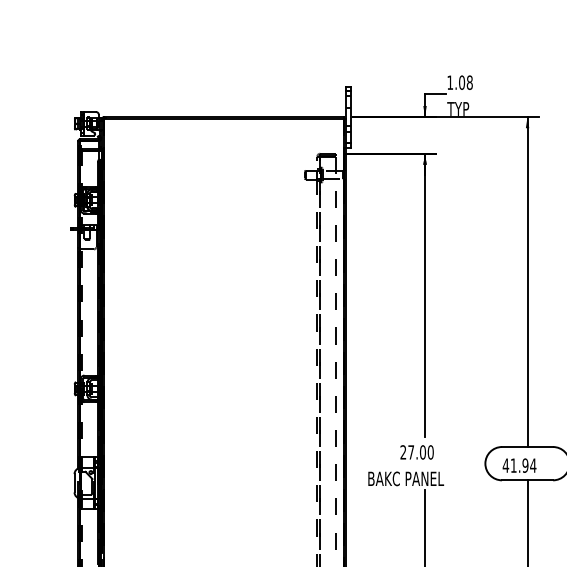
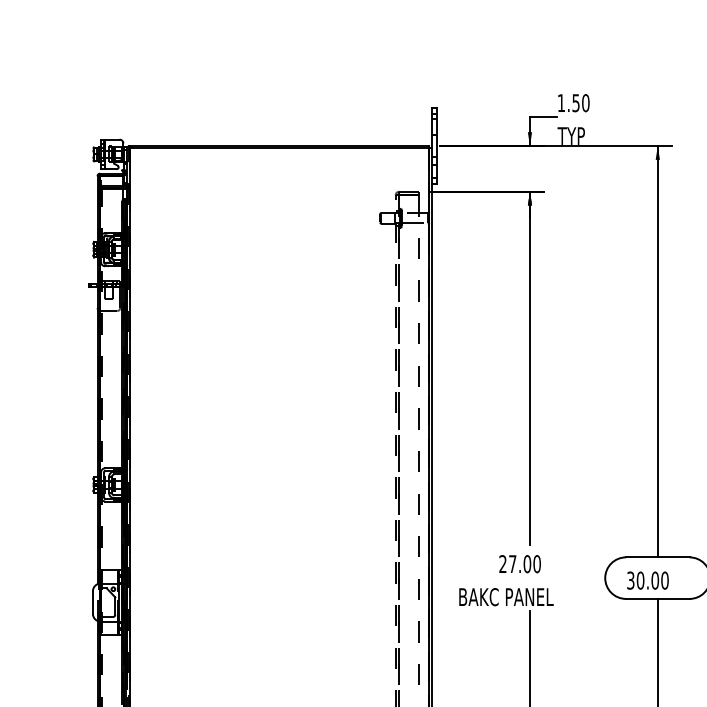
text: (465, 83) -> (580, 103), 1.08 -> 1.50
text: (519, 465) -> (647, 580), 41.94 -> 30.00

